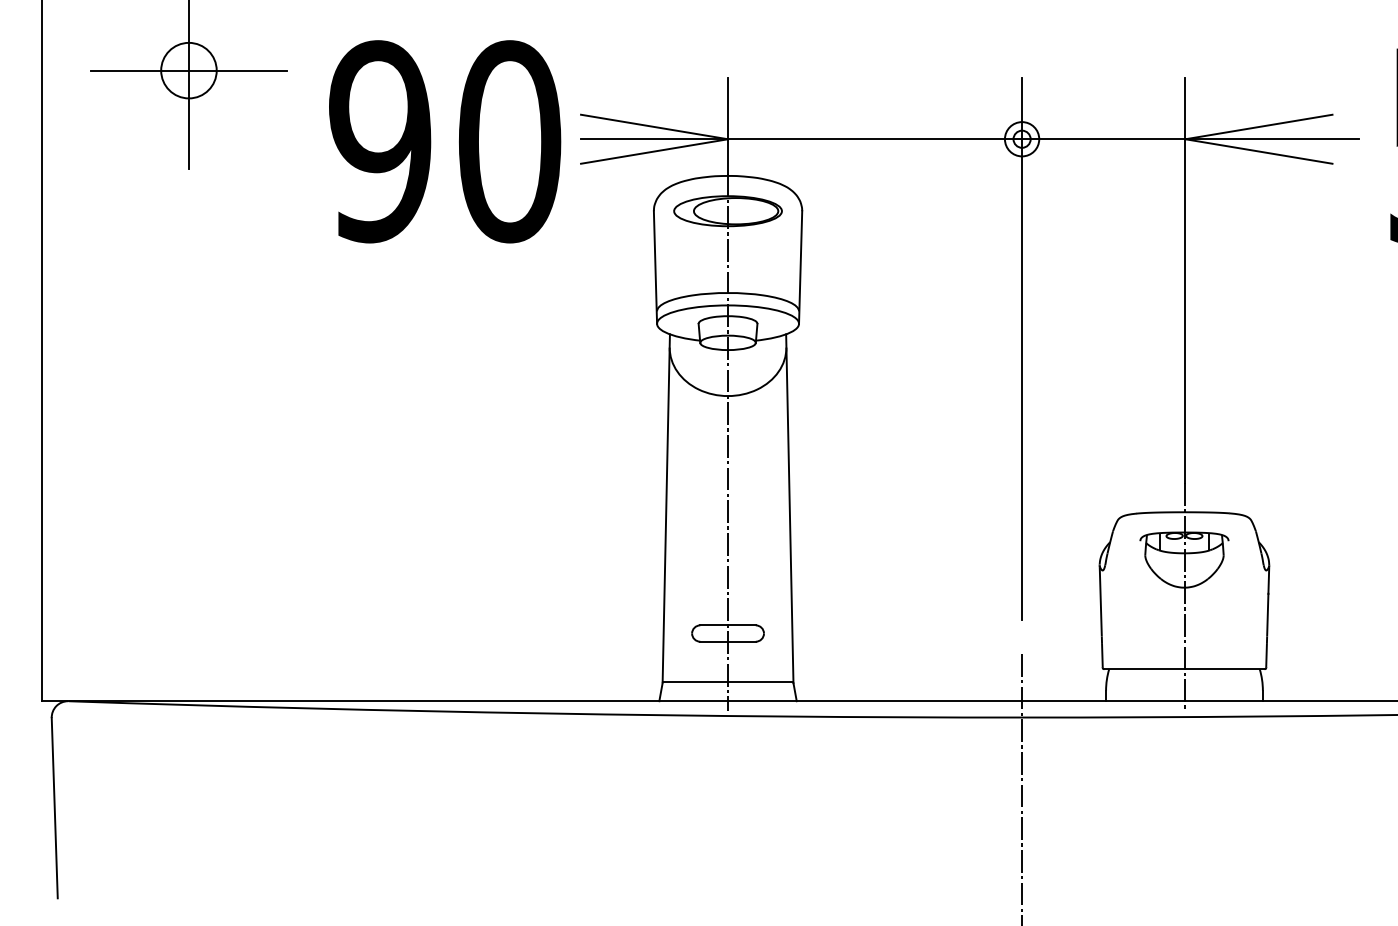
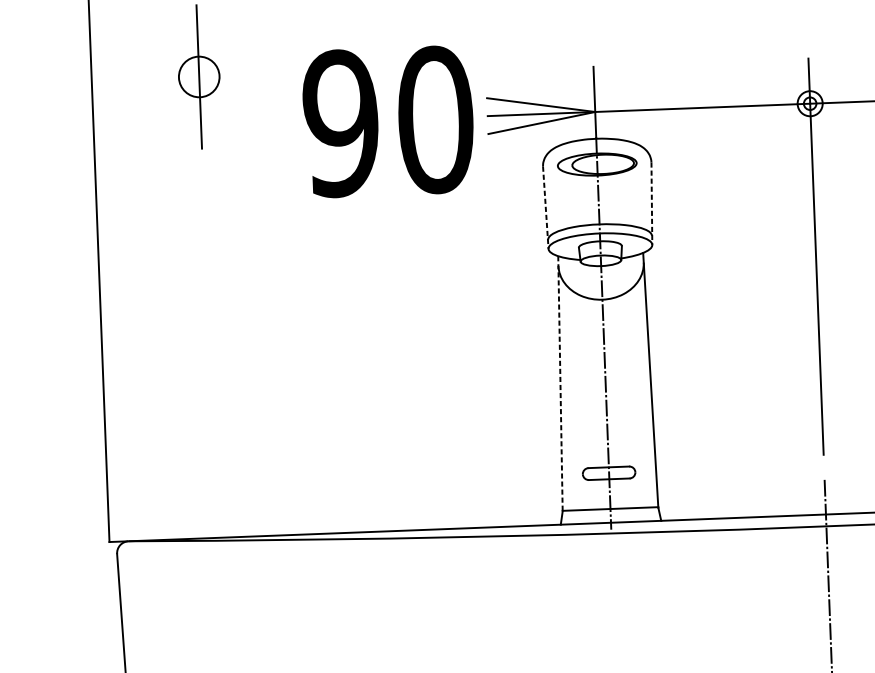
line: (188, 70) -> (198, 76), removed
line: (655, 268) -> (545, 208), solid -> dashed
line: (800, 268) -> (651, 204), solid -> dashed
line: (666, 508) -> (560, 383), solid -> dashed

